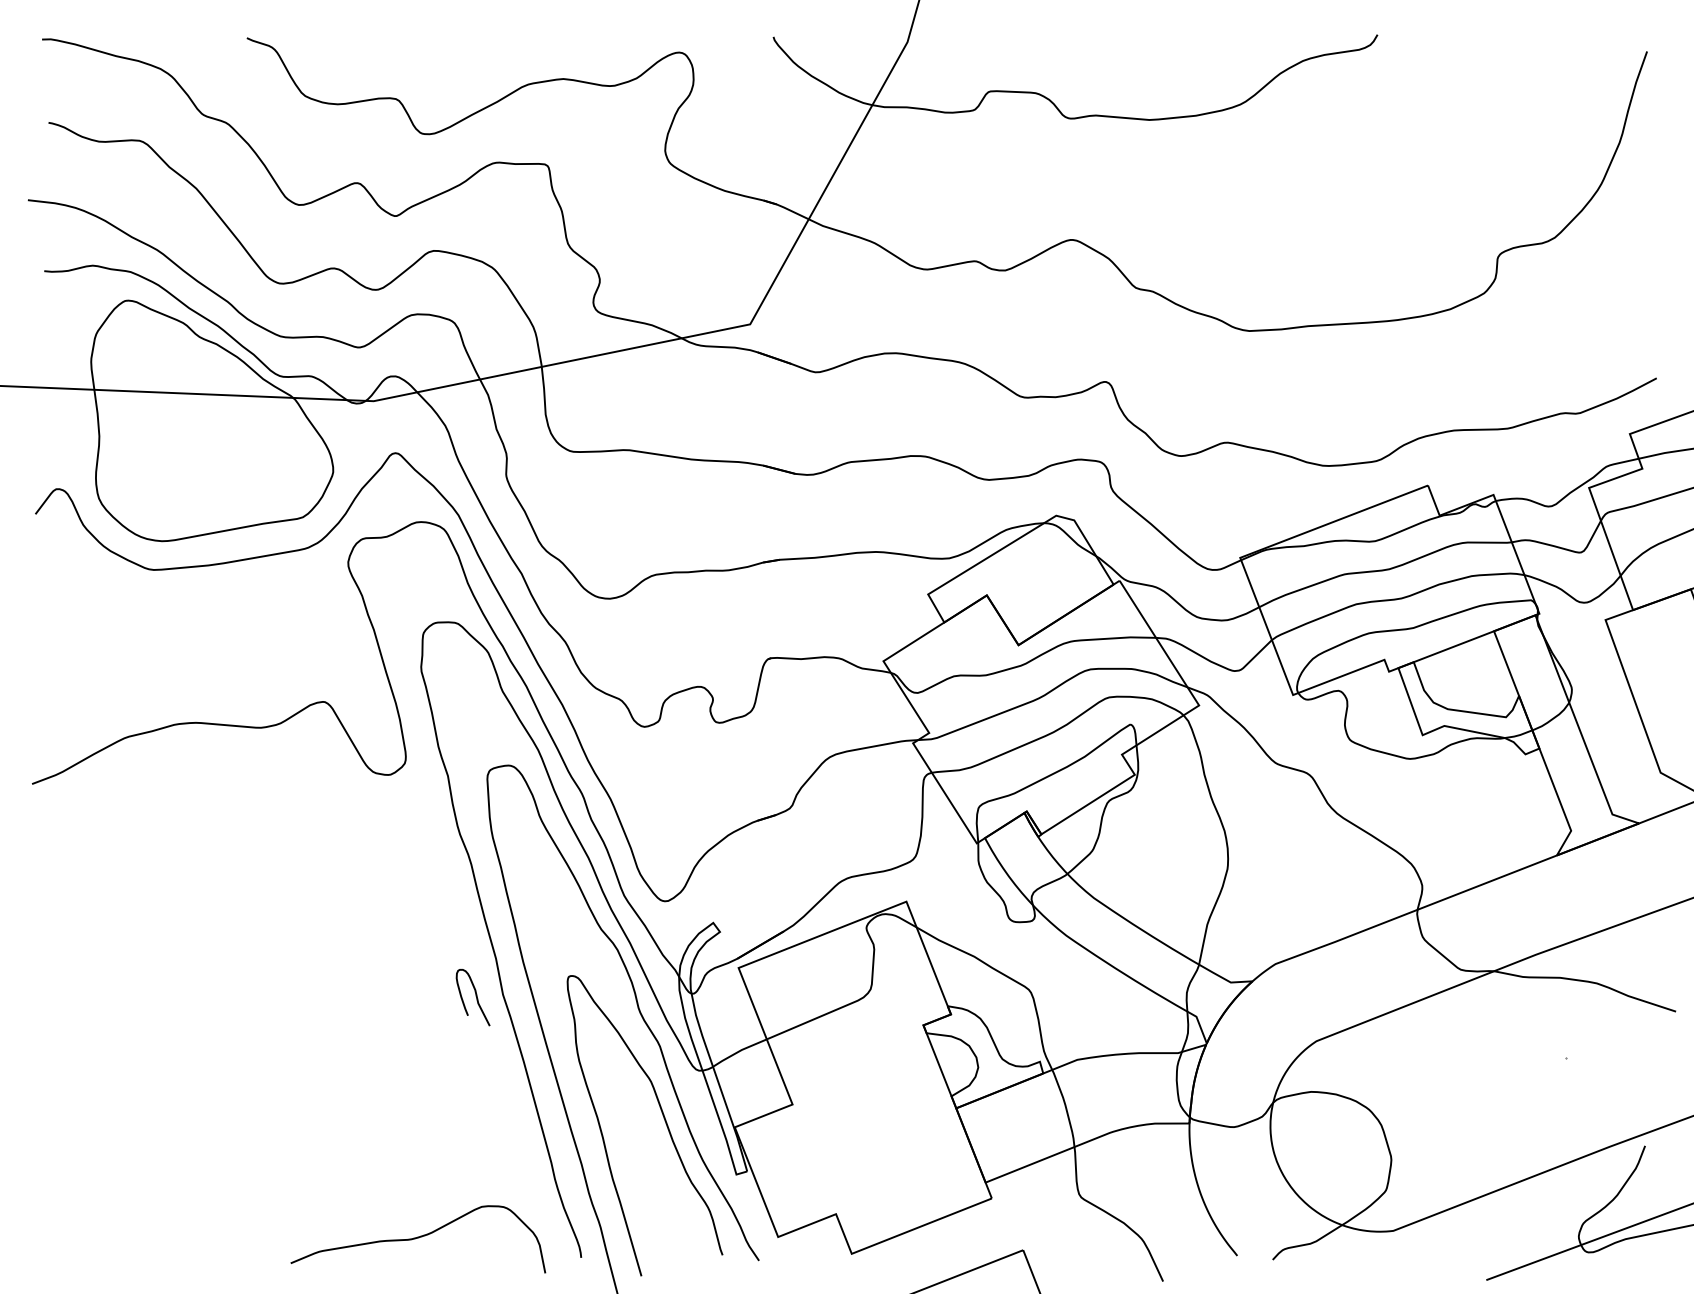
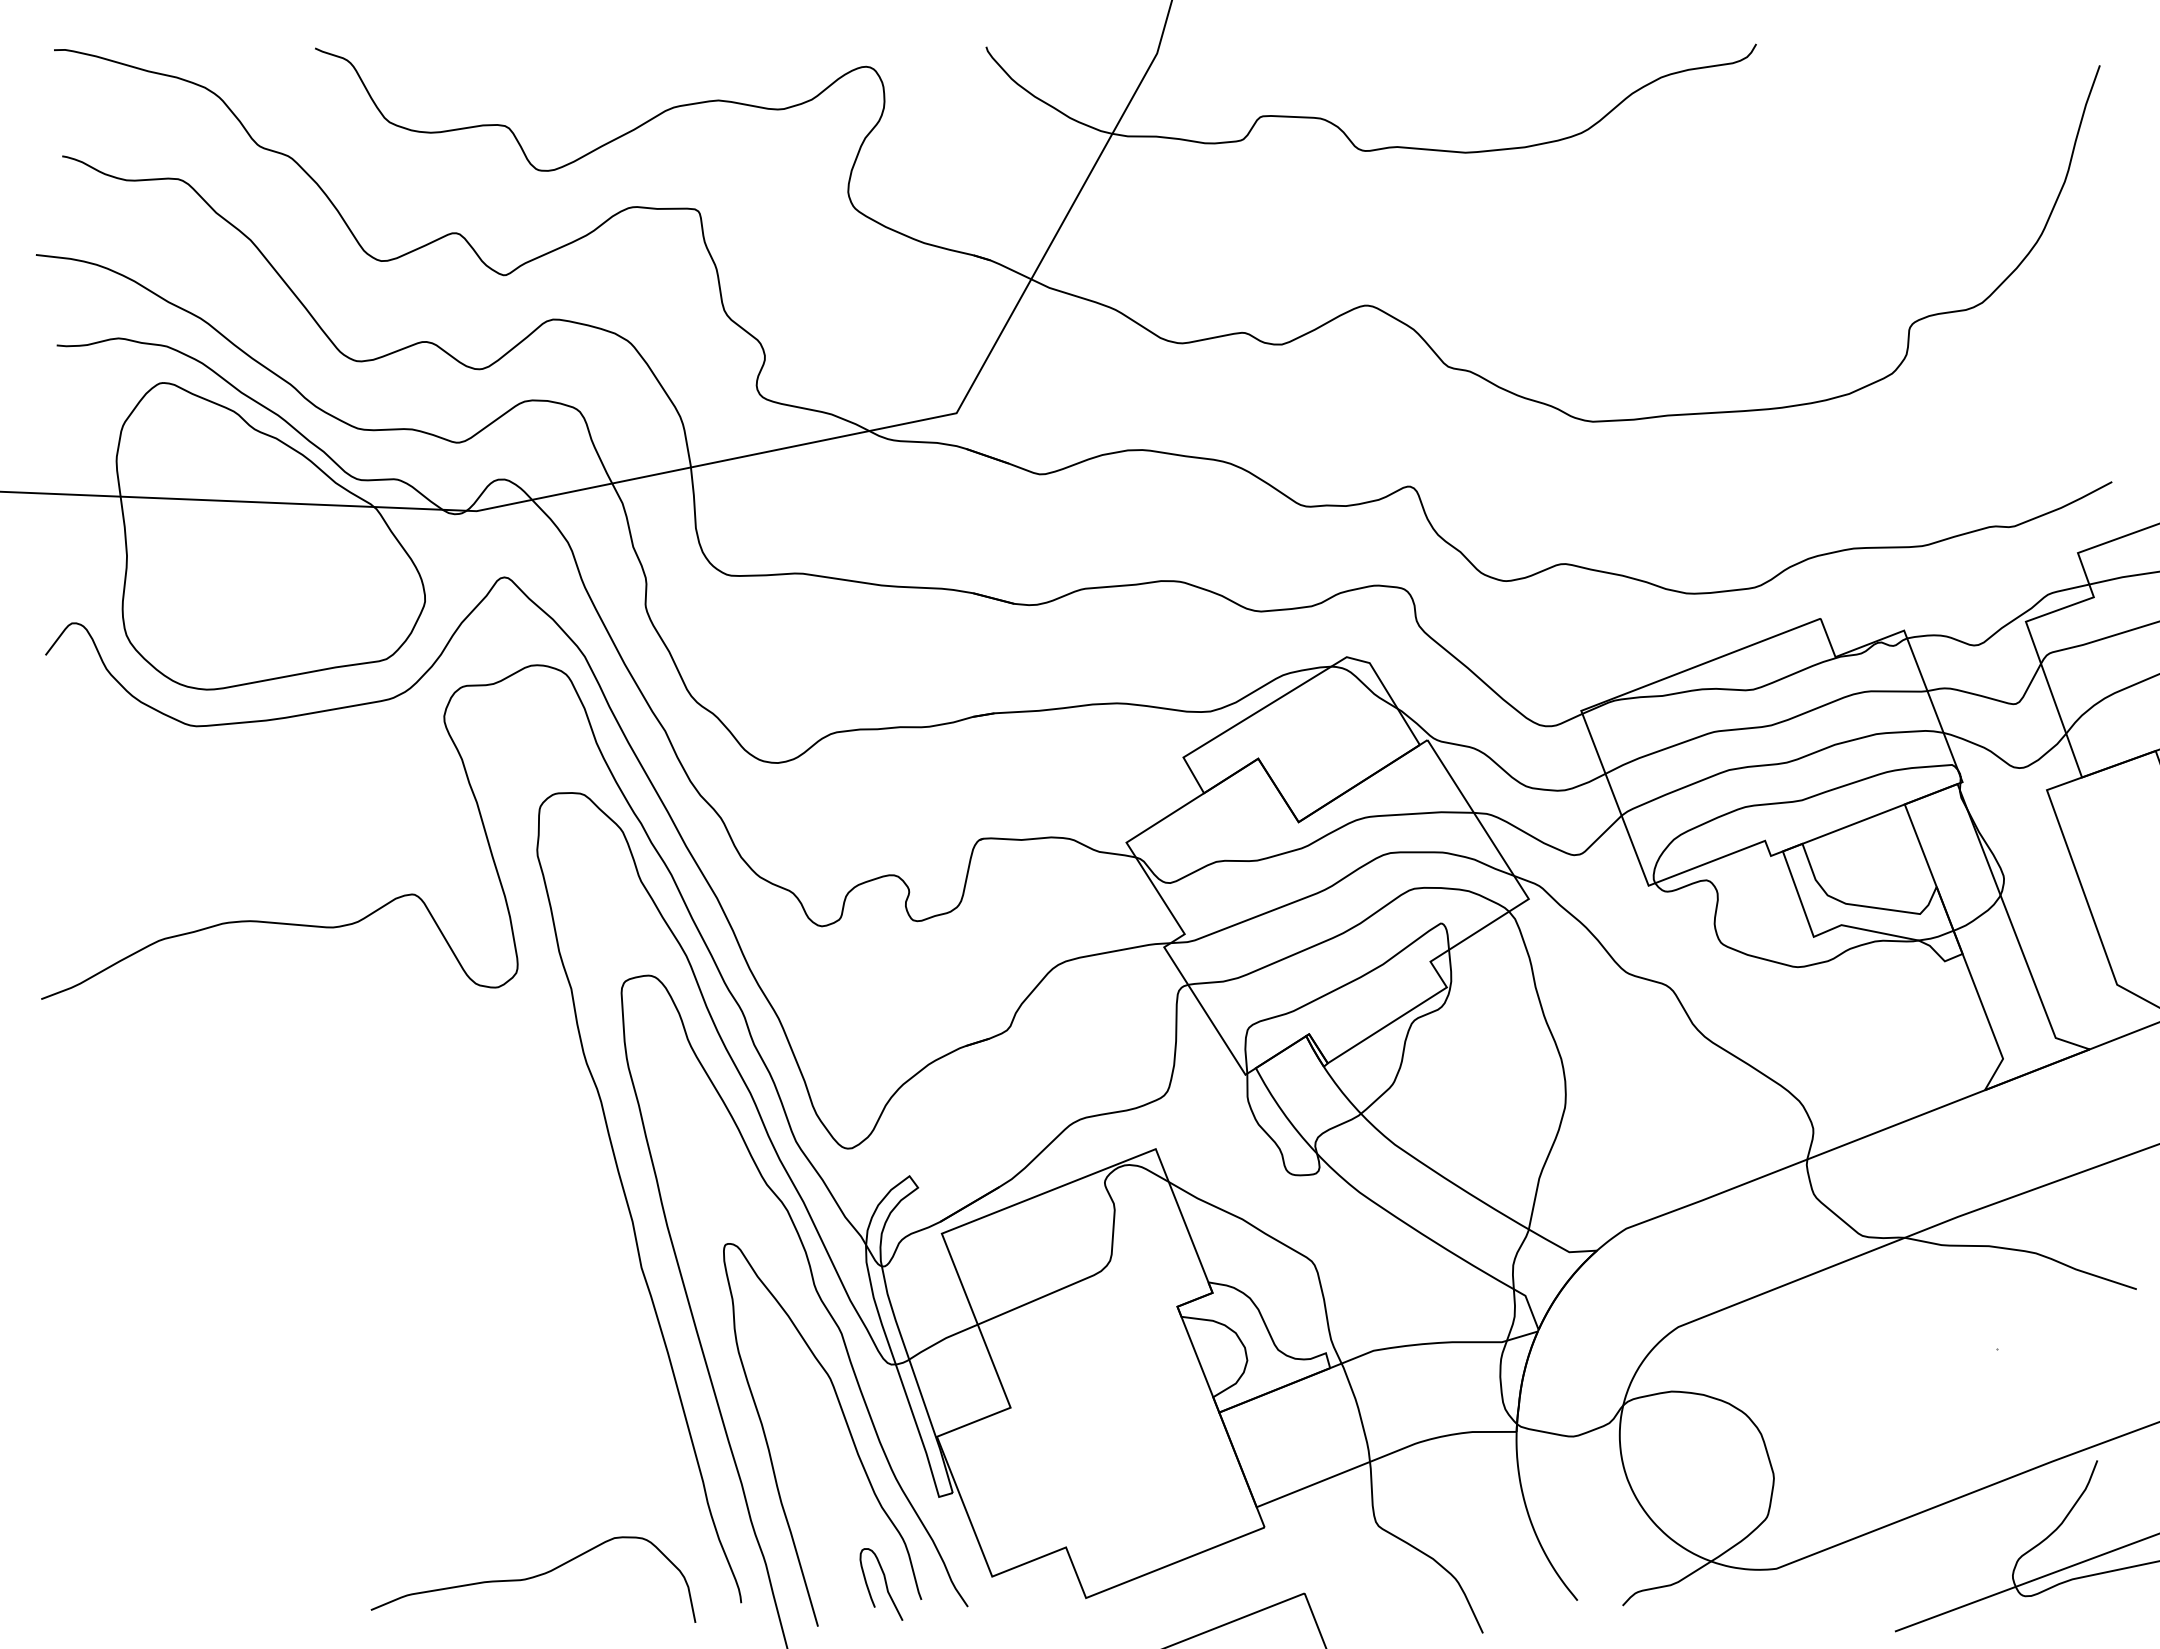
curve: (476, 997) -> (885, 1584), moved

